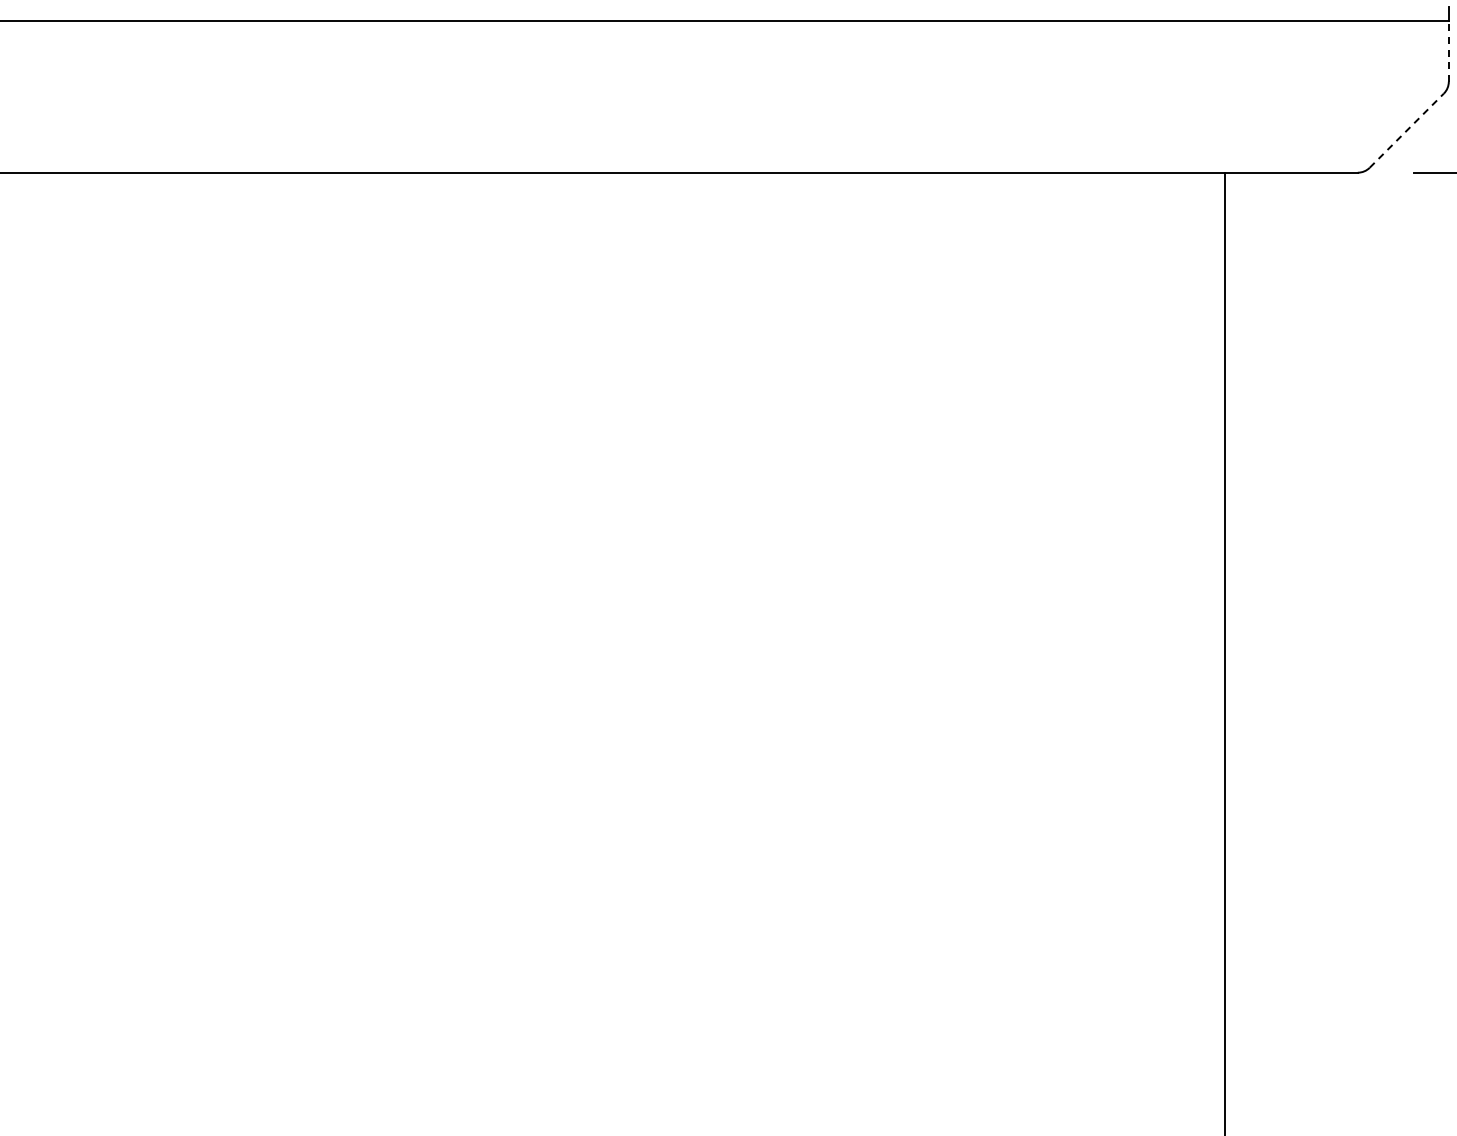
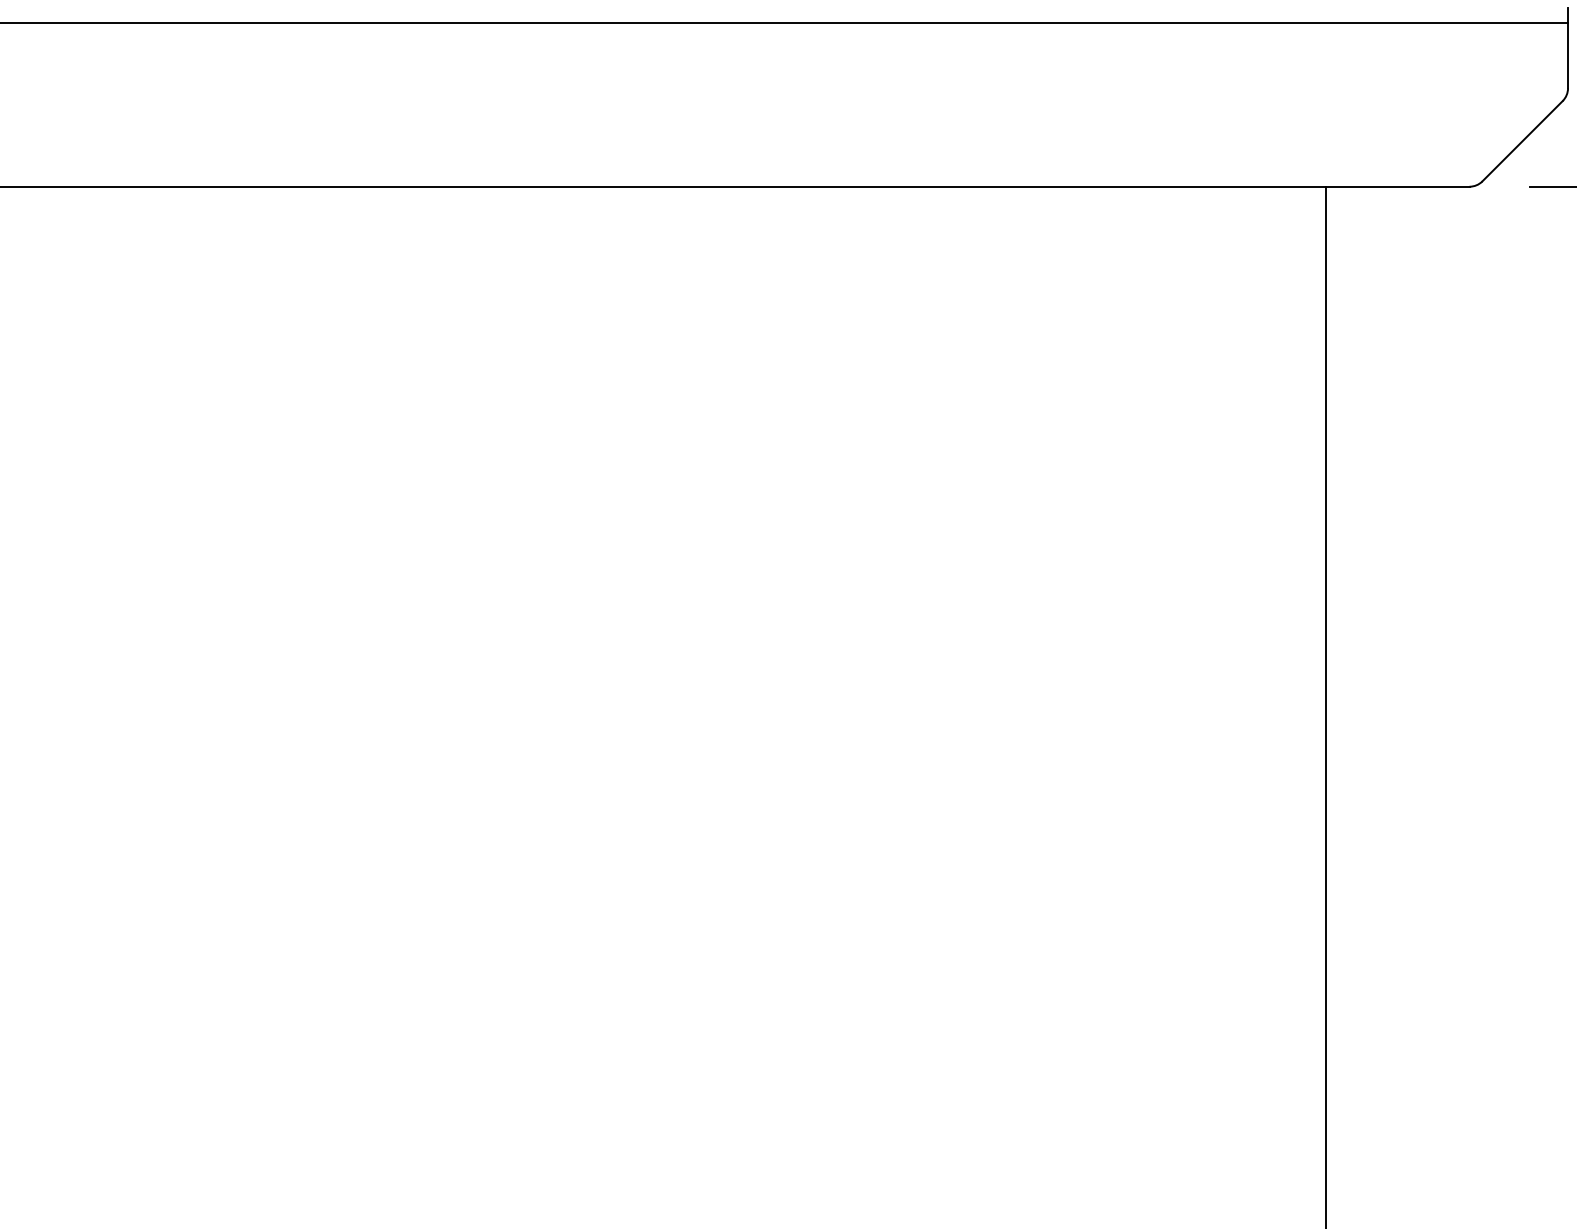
line: (1448, 51) -> (1567, 55), dashed -> solid
line: (1407, 130) -> (1523, 141), dashed -> solid

